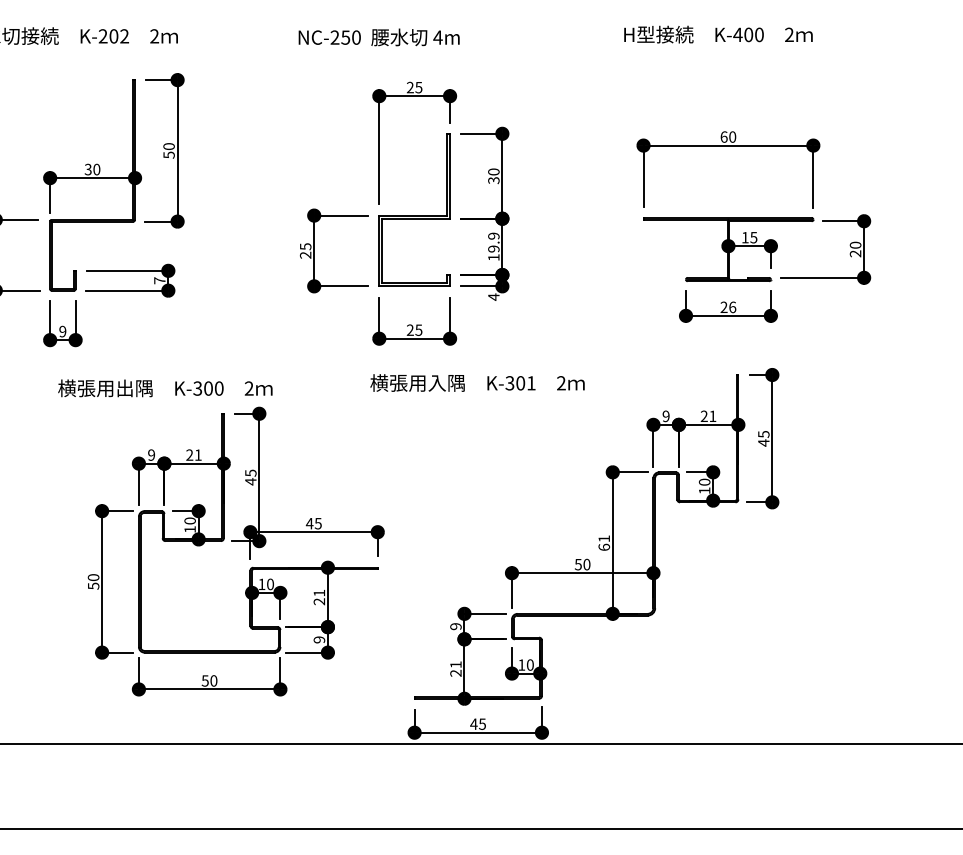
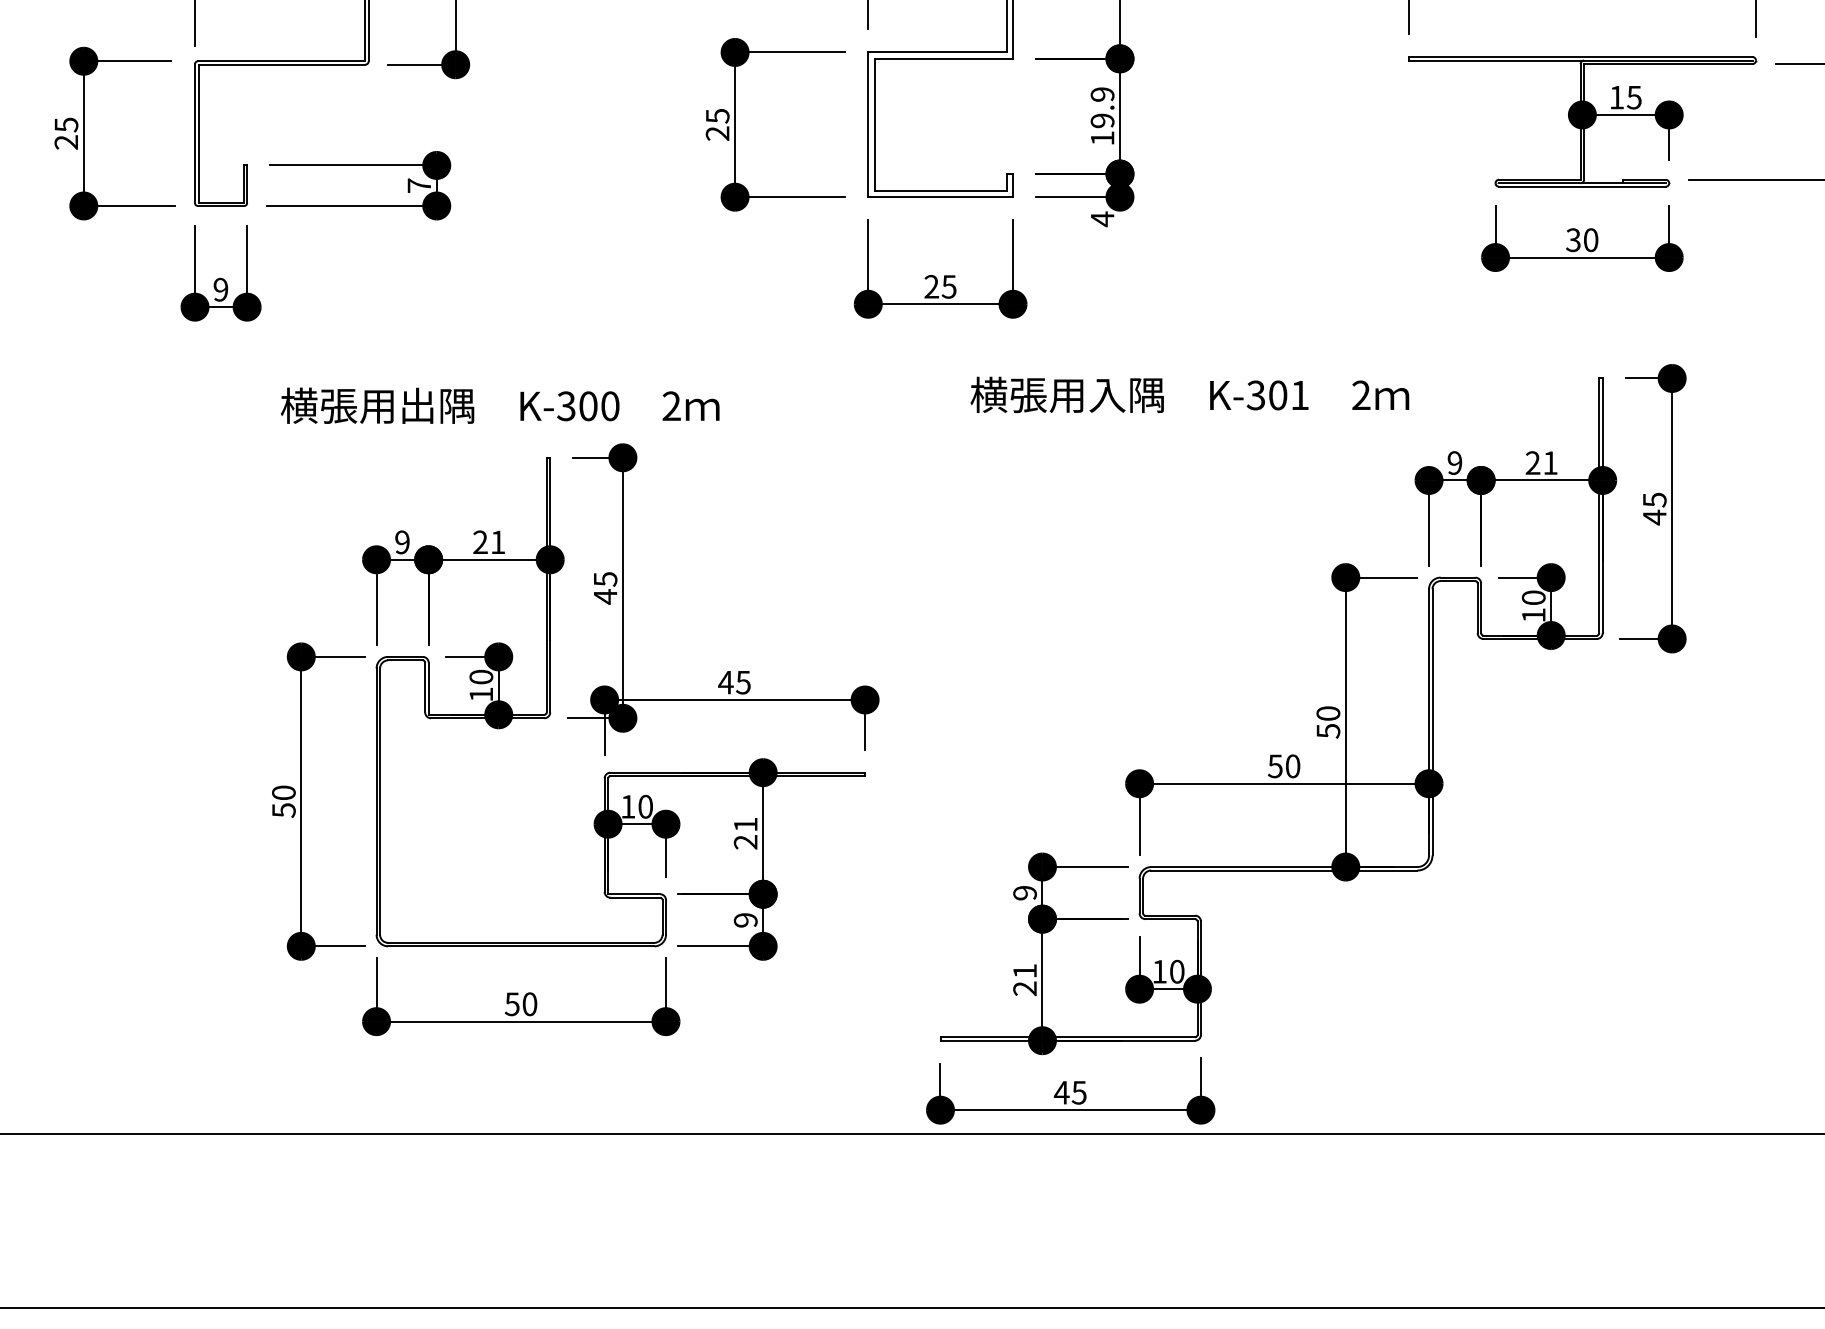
text: (728, 307) -> (1582, 240), 26 -> 30
text: (477, 382) -> (1189, 393), moved
text: (165, 388) -> (500, 406), moved
text: (604, 542) -> (1328, 721), 61 -> 50

